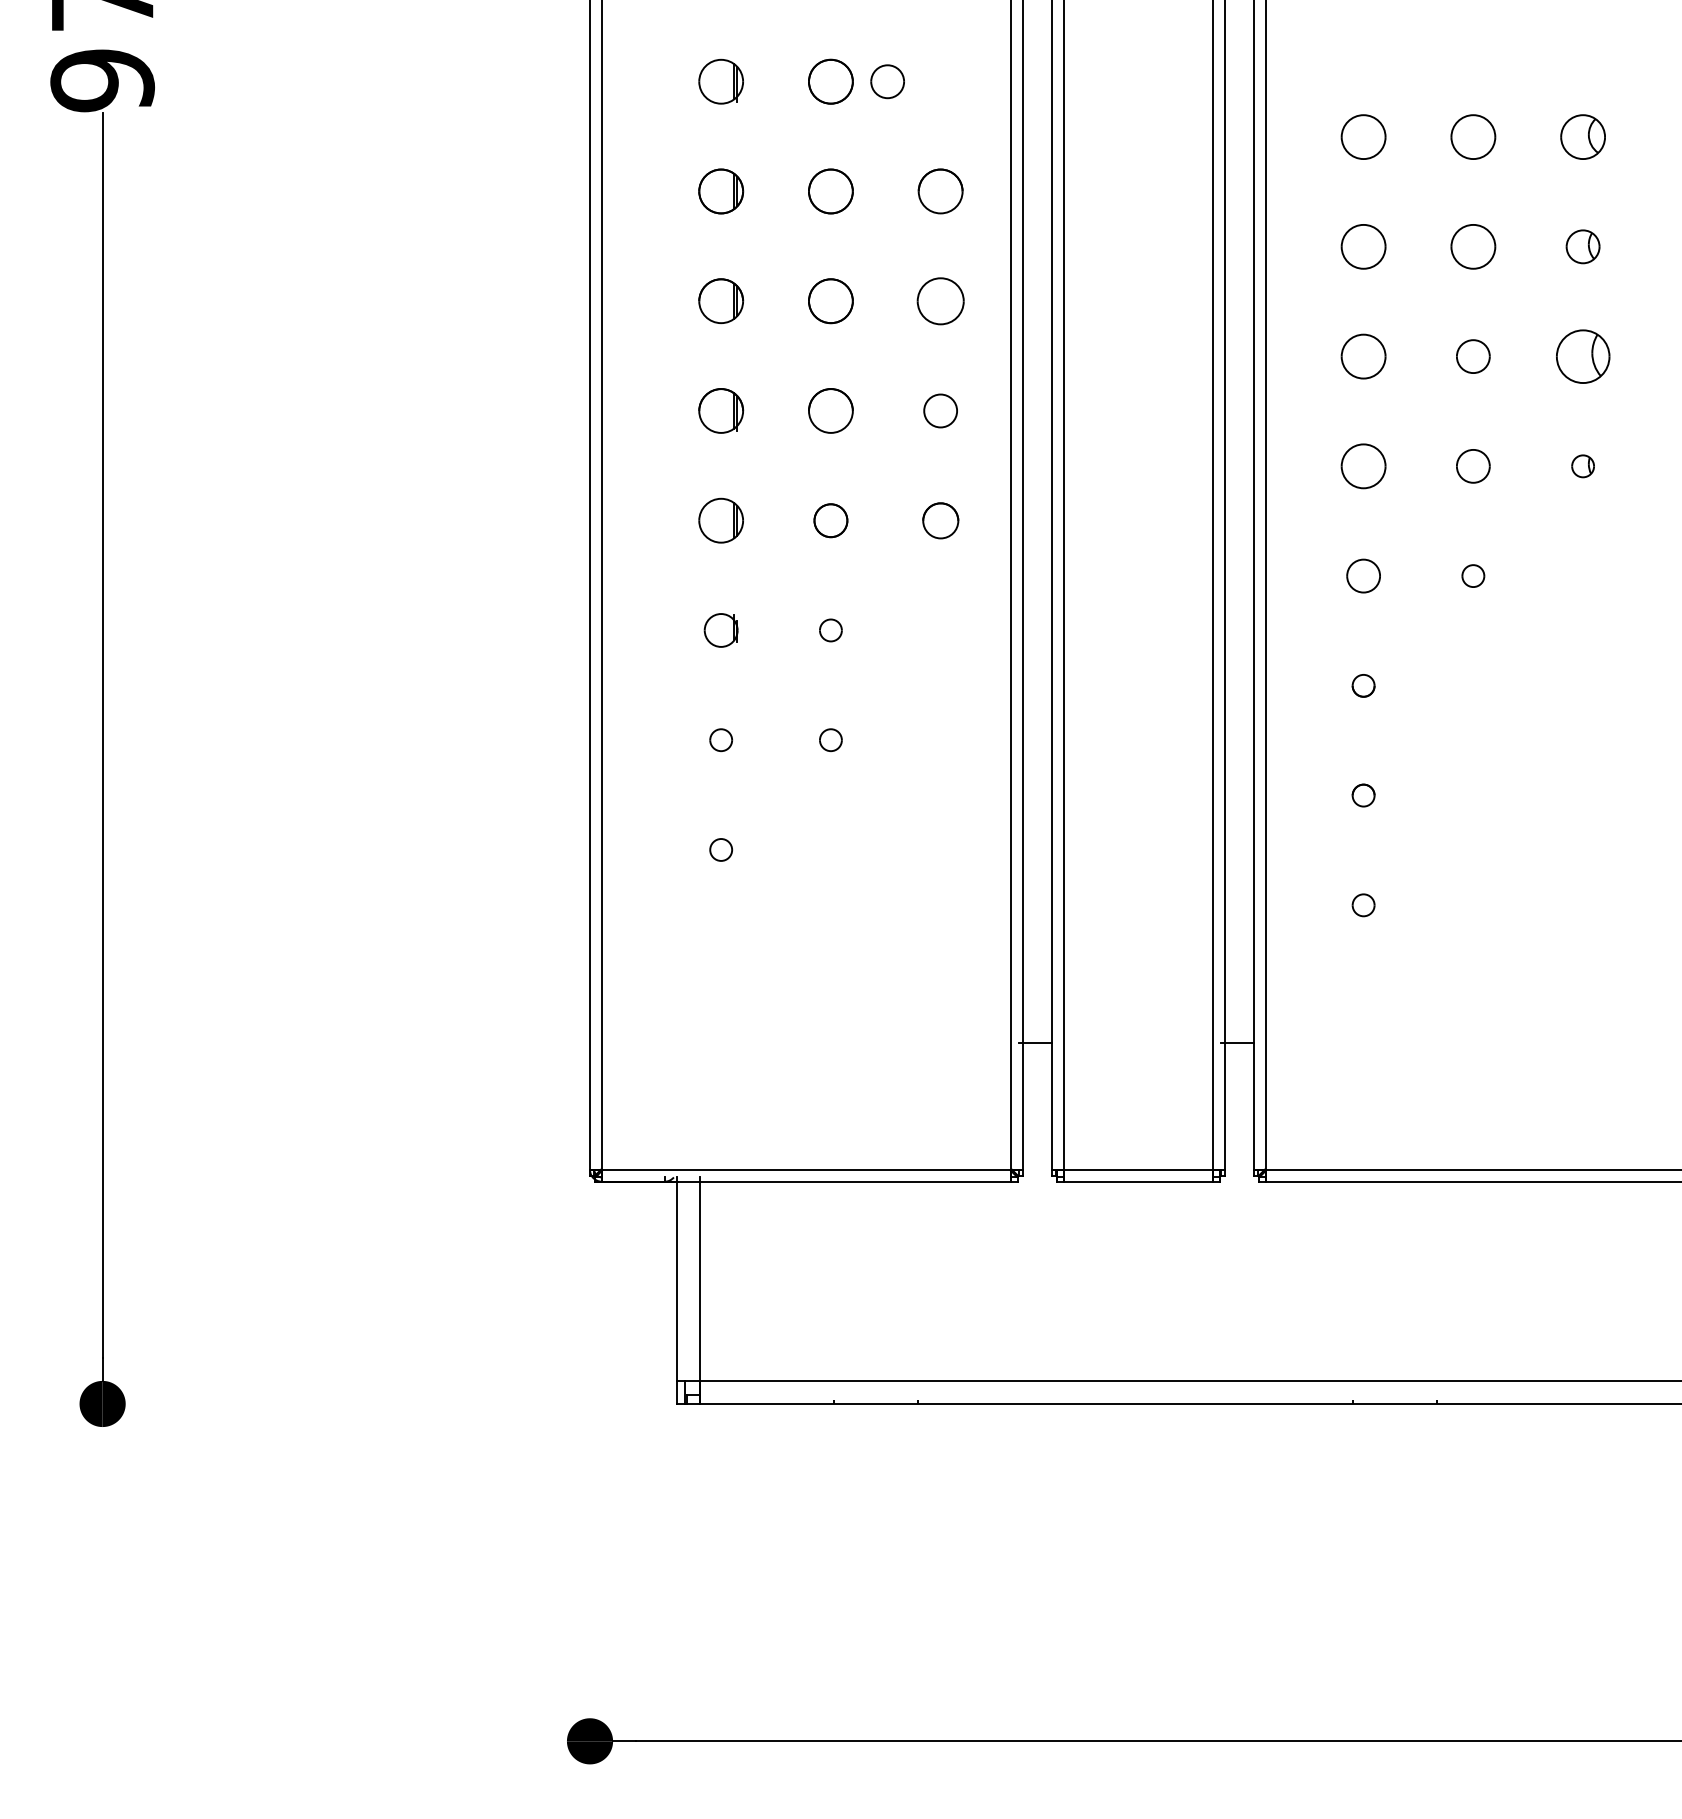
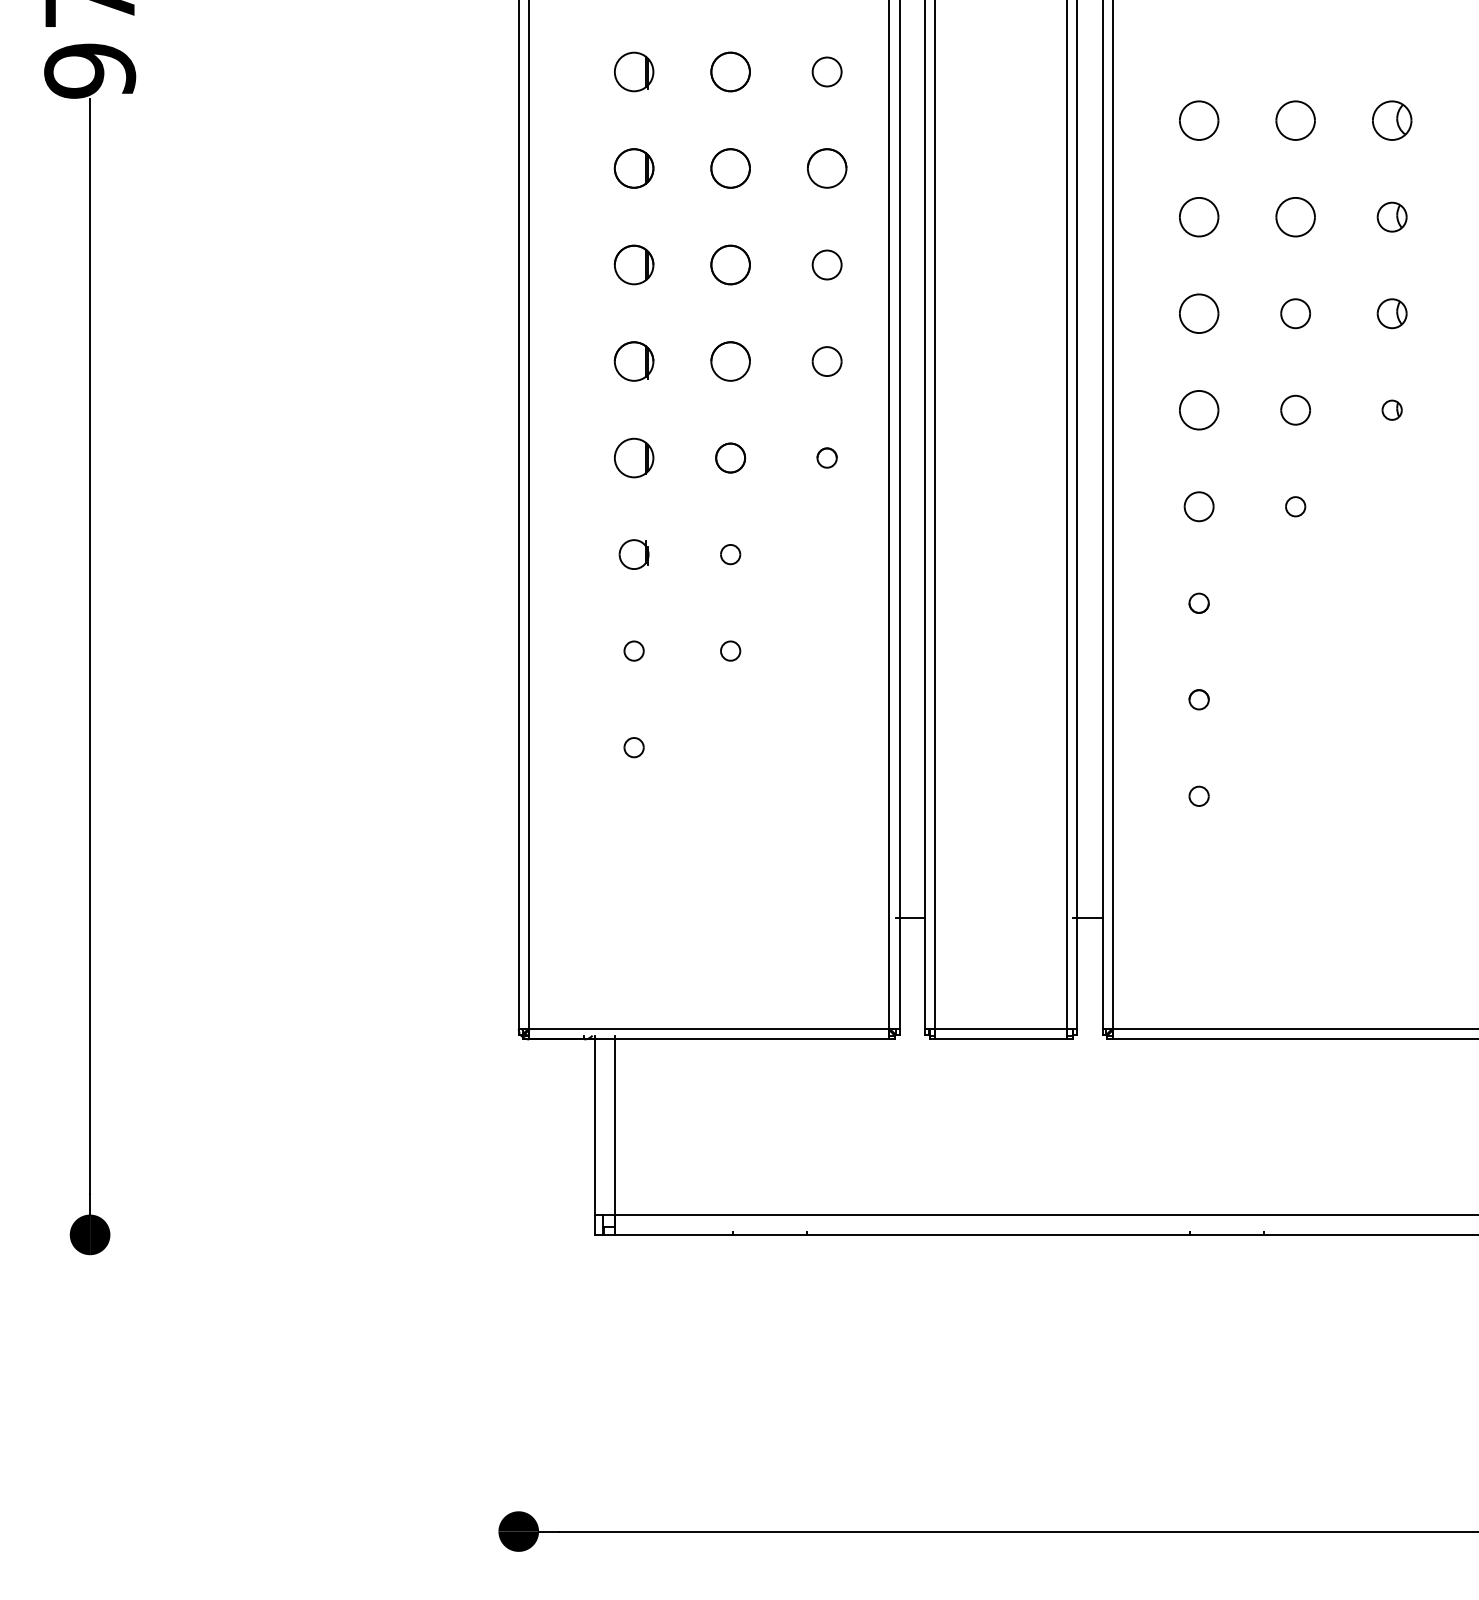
part: (887, 81) -> (827, 71), moved
part: (940, 300) -> (827, 264), size x0.71
part: (1582, 356) -> (1391, 313), size x0.62
part: (940, 520) -> (827, 457), size x0.62

